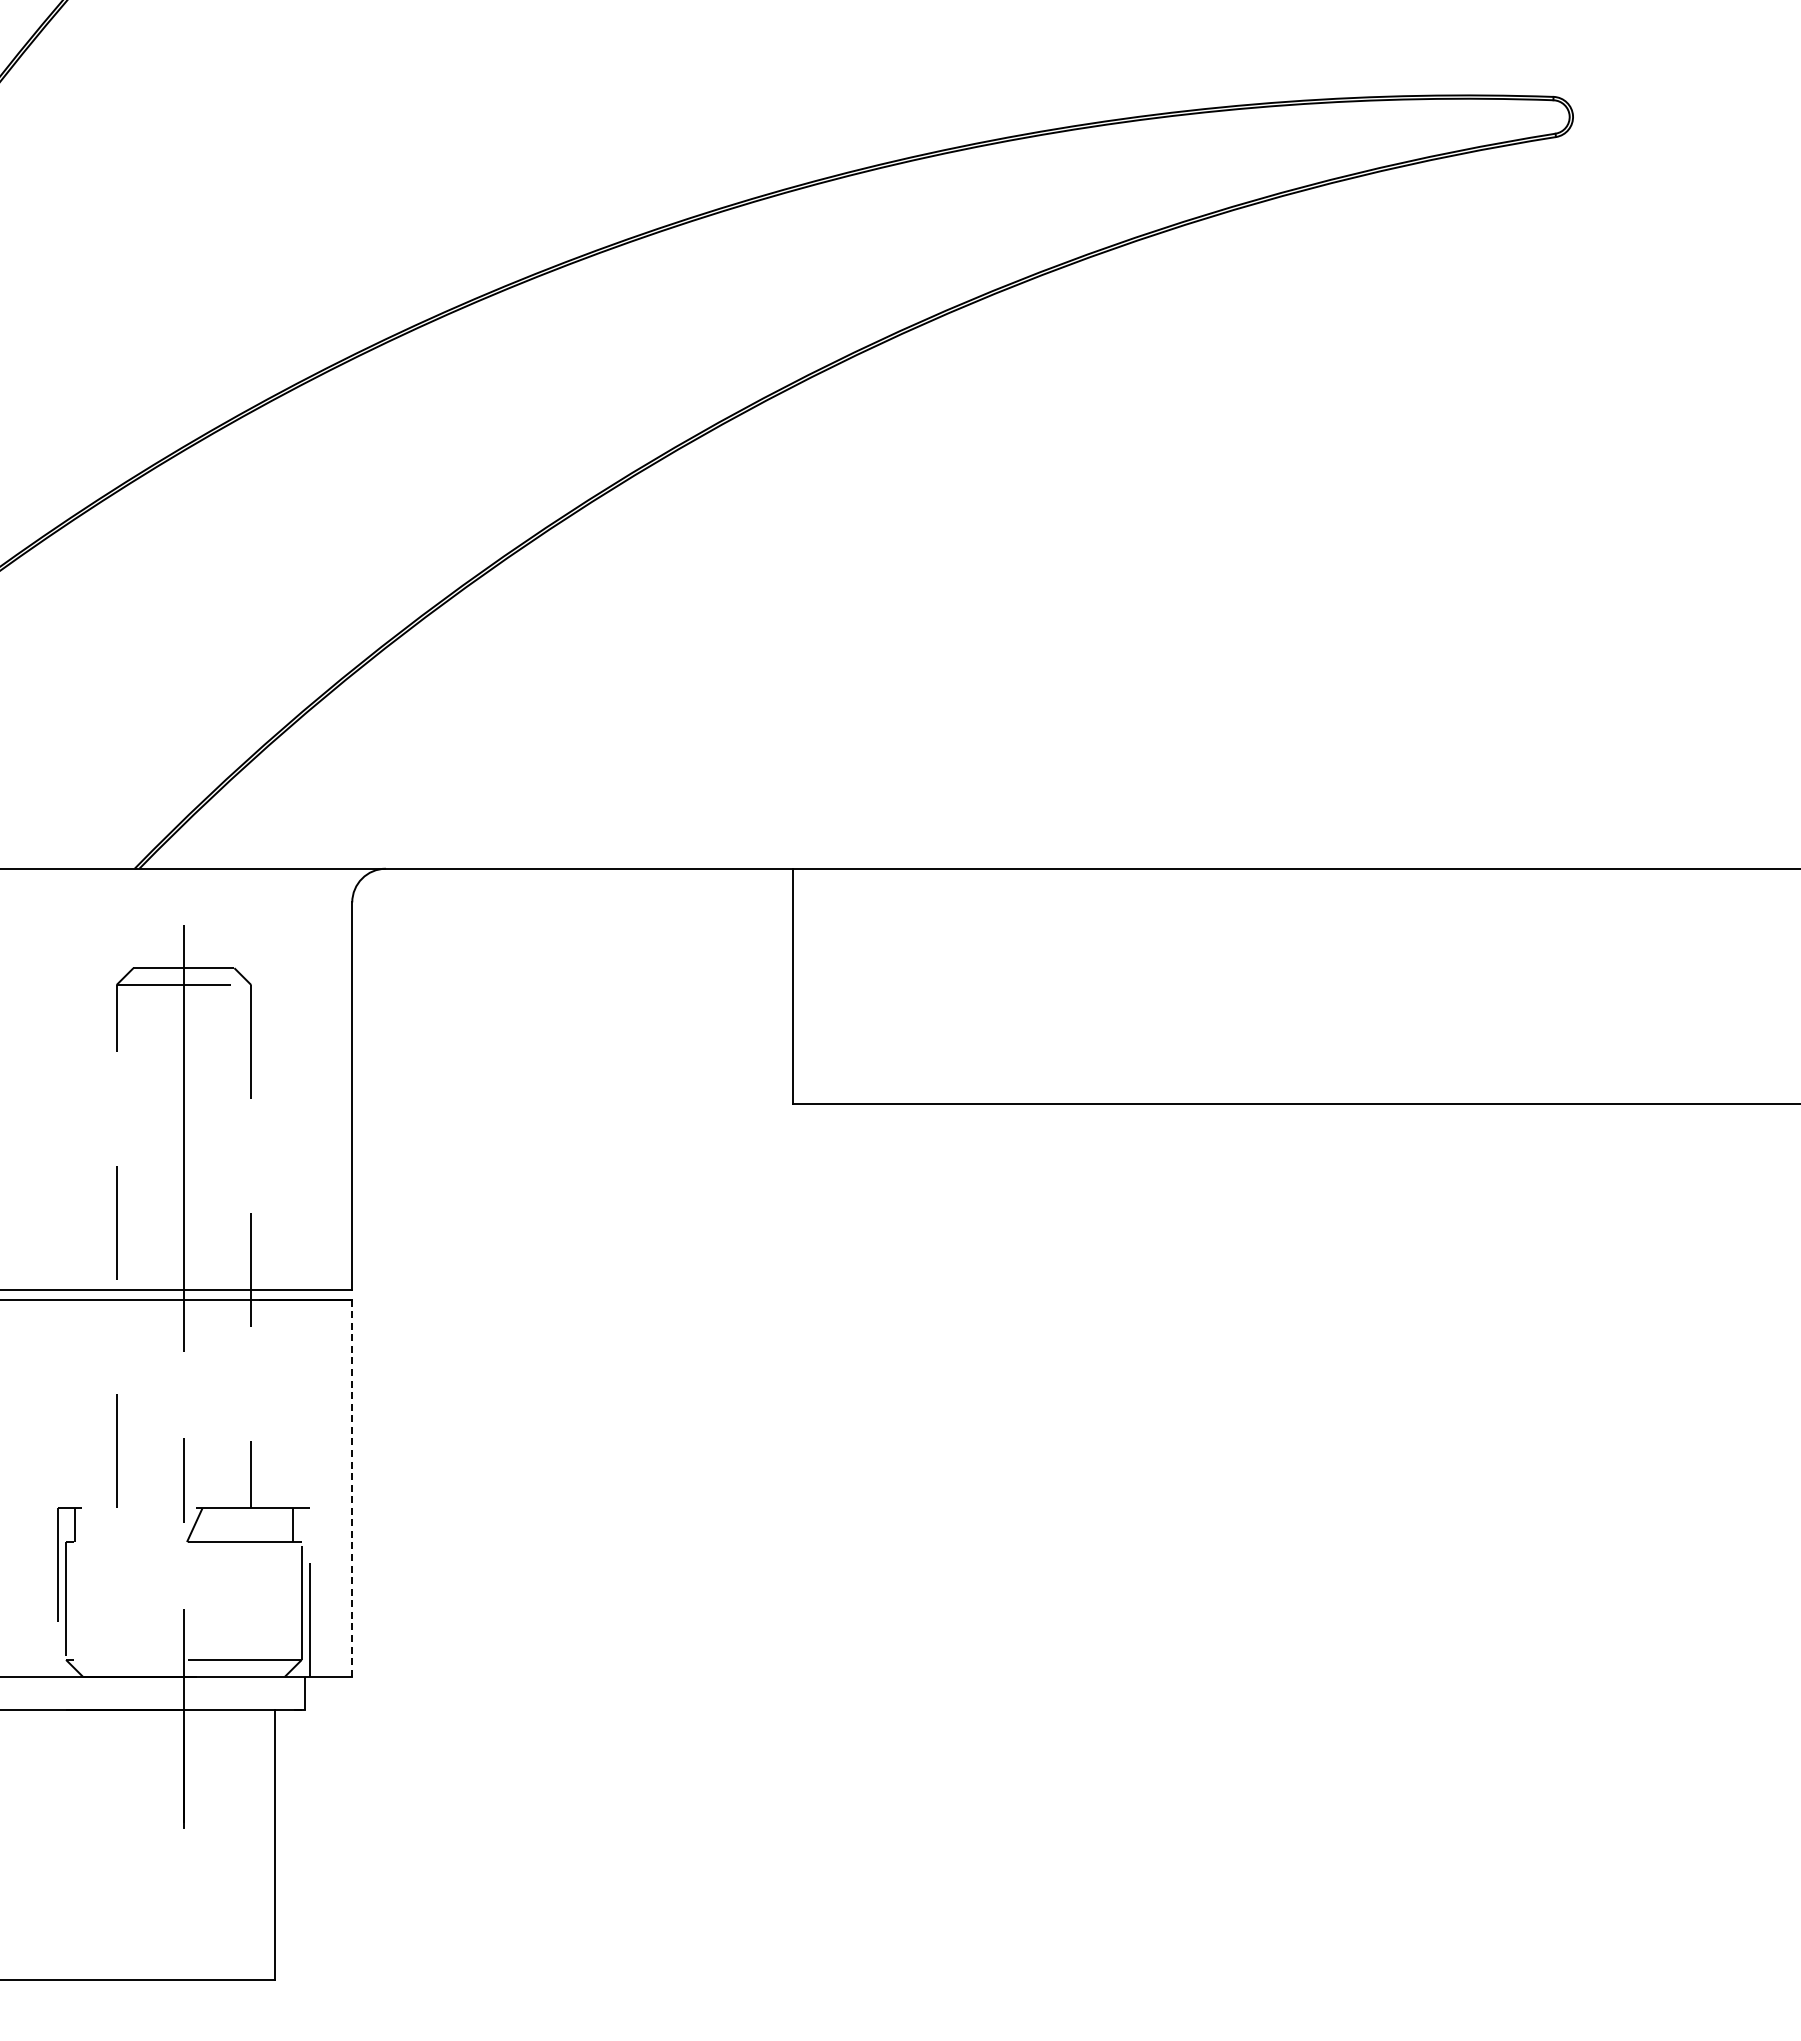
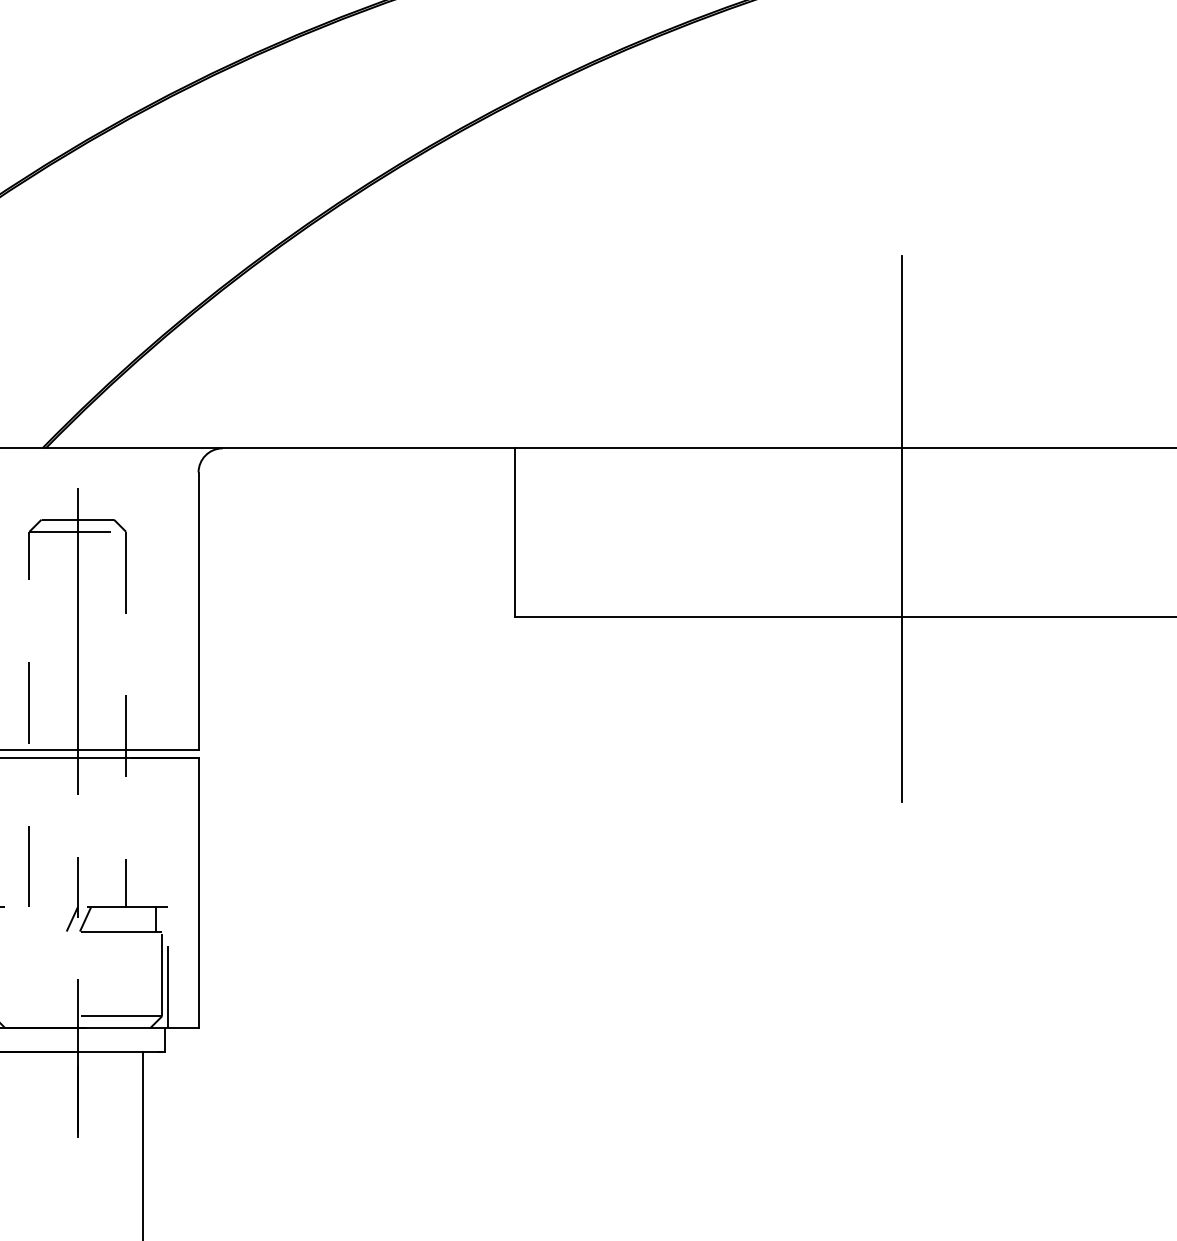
line: (1331, 980) -> (901, 528), added
line: (352, 1488) -> (198, 893), dashed -> solid
line: (175, 1525) -> (71, 919), added

